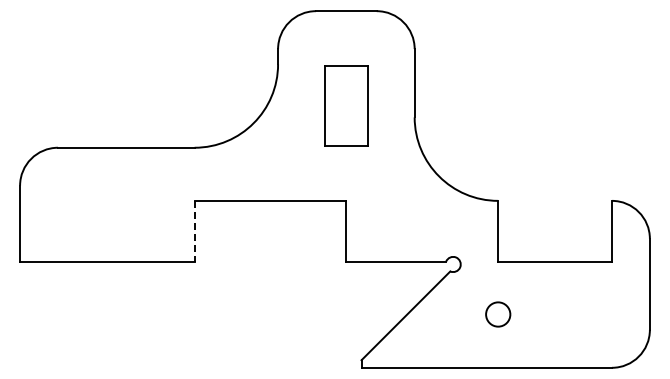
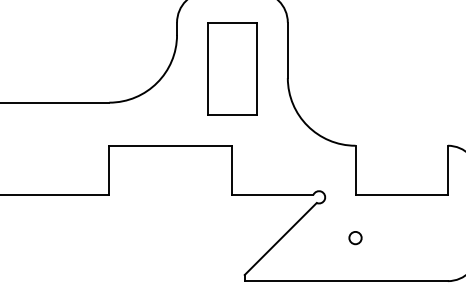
part: (346, 105) -> (232, 68), size x1.43
line: (194, 231) -> (109, 170), dashed -> solid
circle: (497, 314) -> (355, 237), size x0.62

